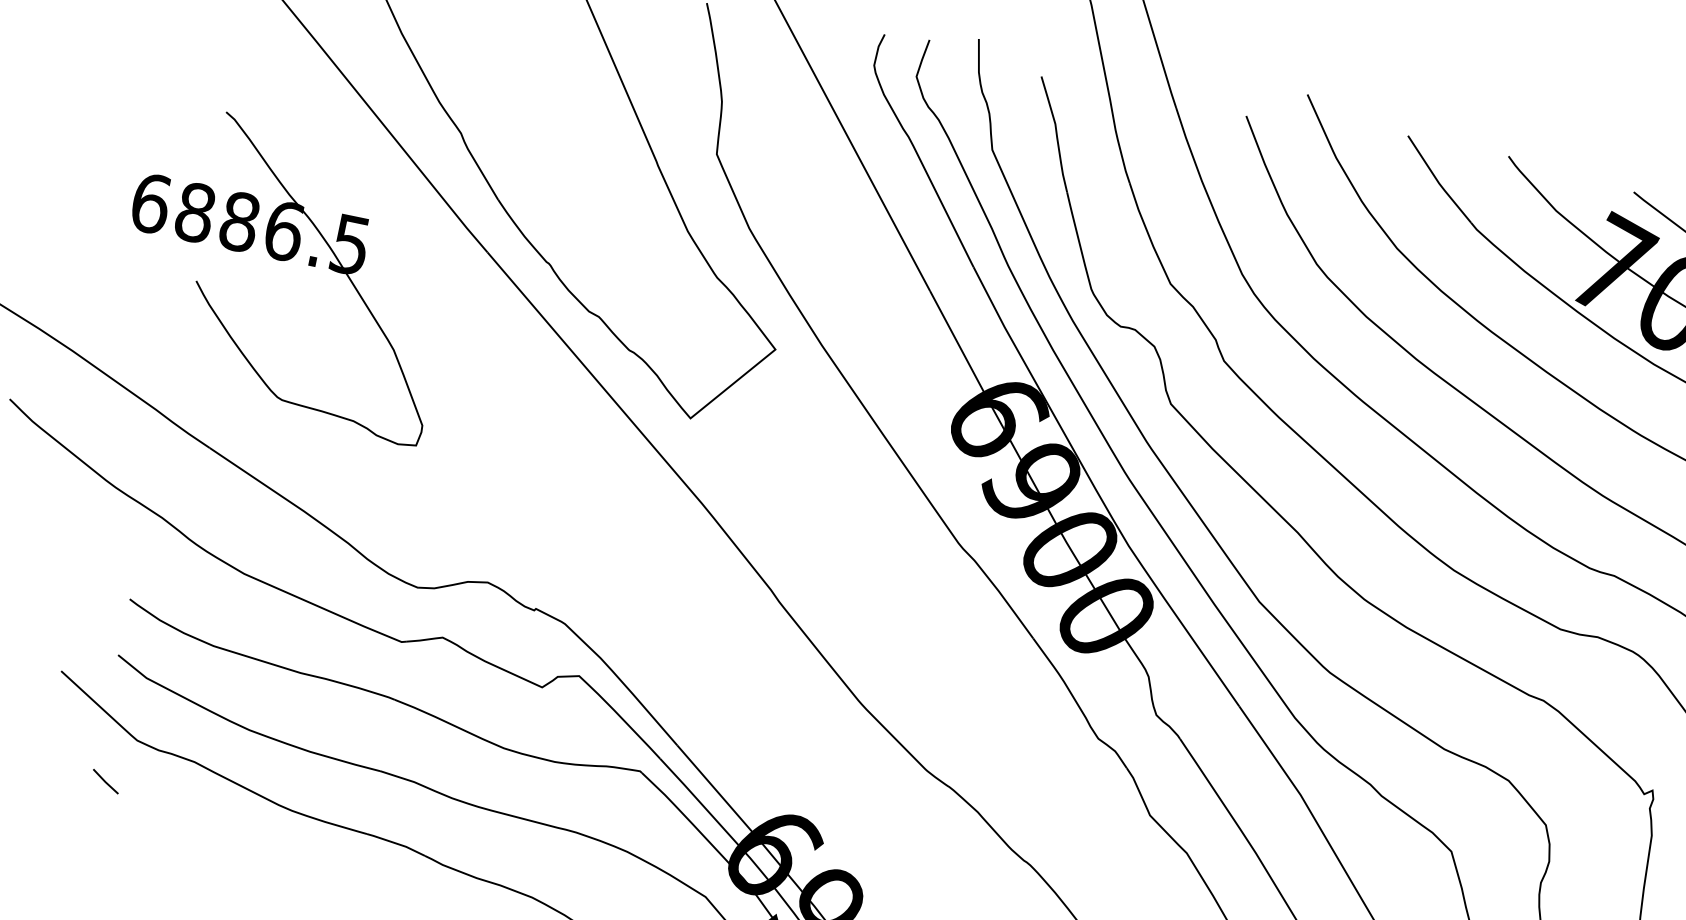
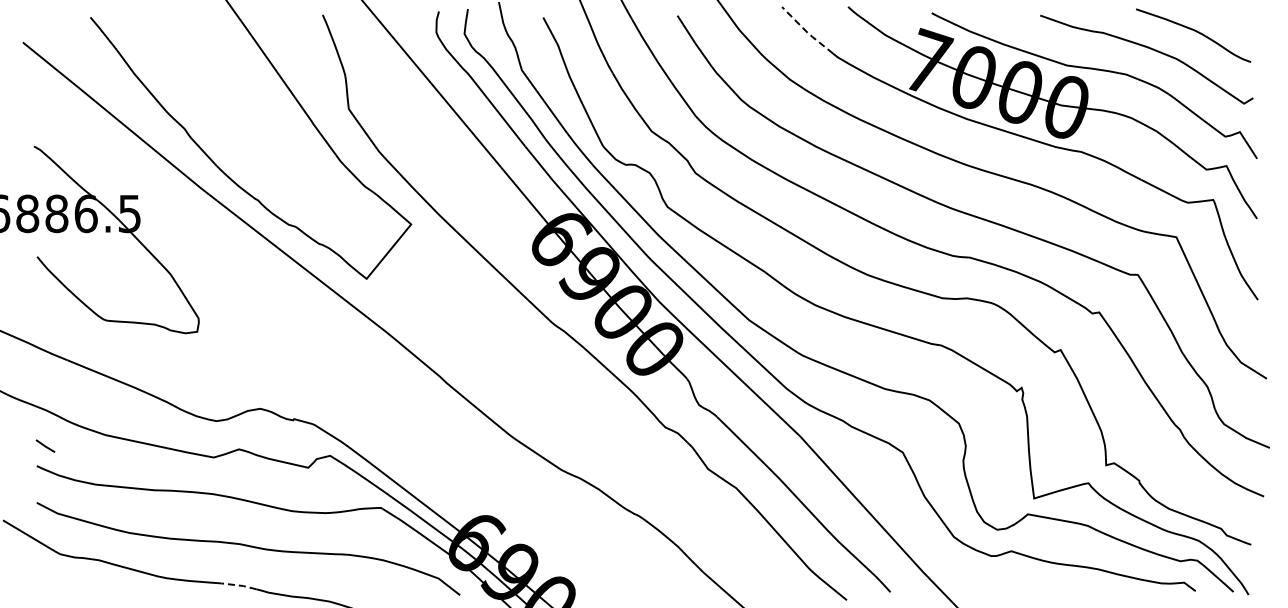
line: (1438, 182) -> (807, 32), solid -> dashed
line: (105, 780) -> (45, 445), moved
line: (395, 843) -> (236, 585), solid -> dashed

